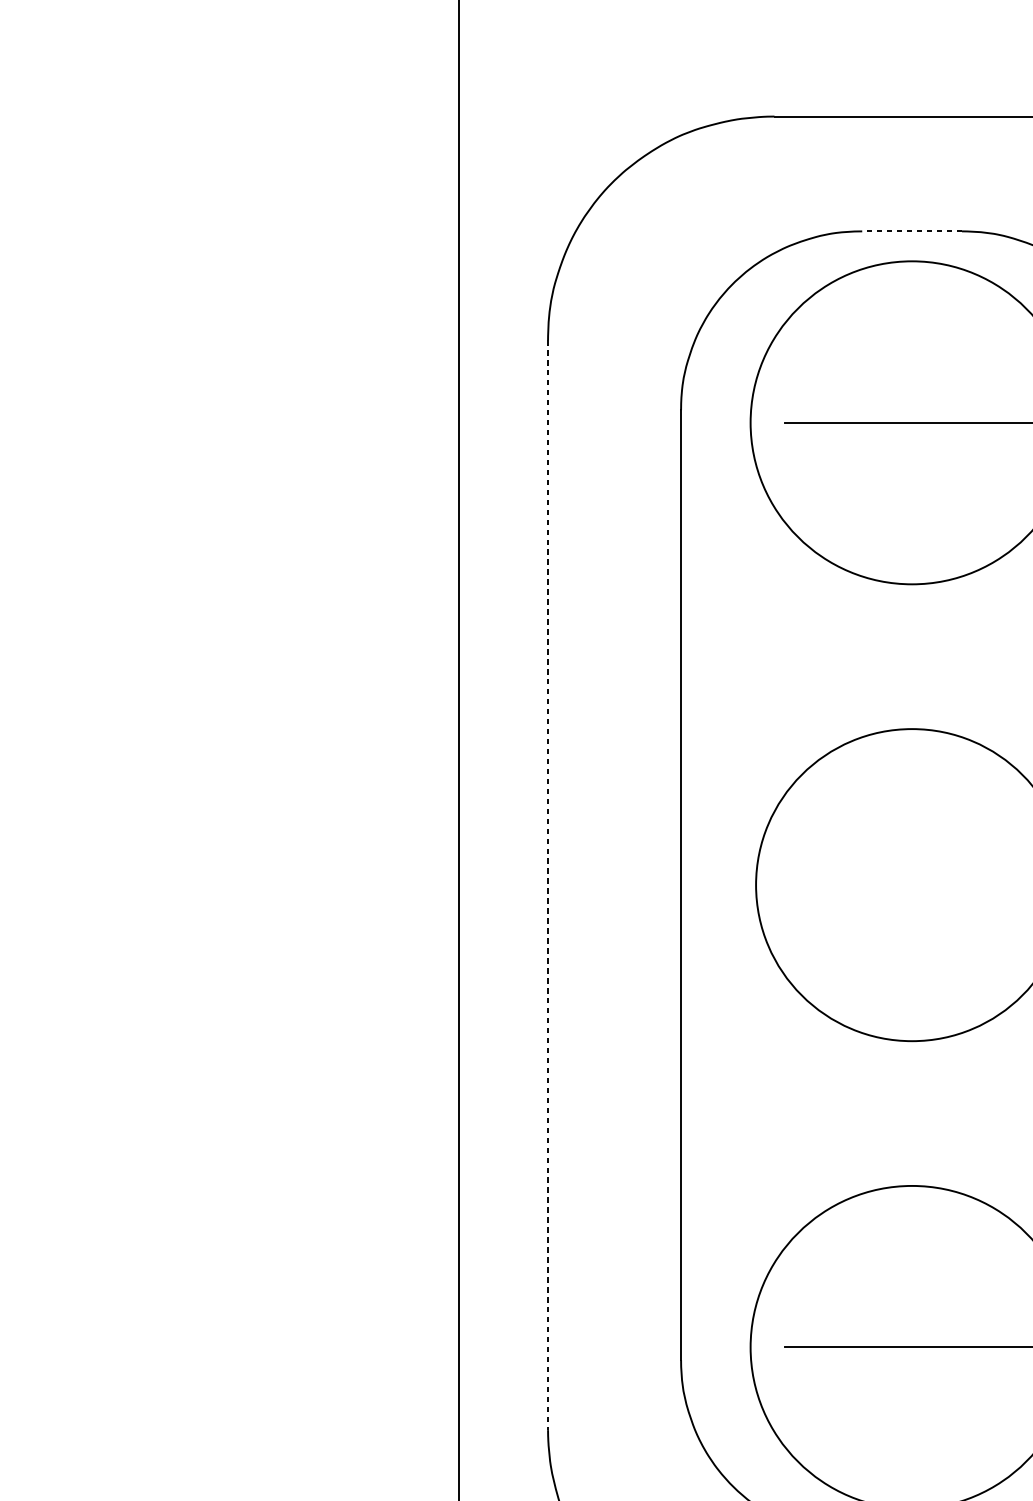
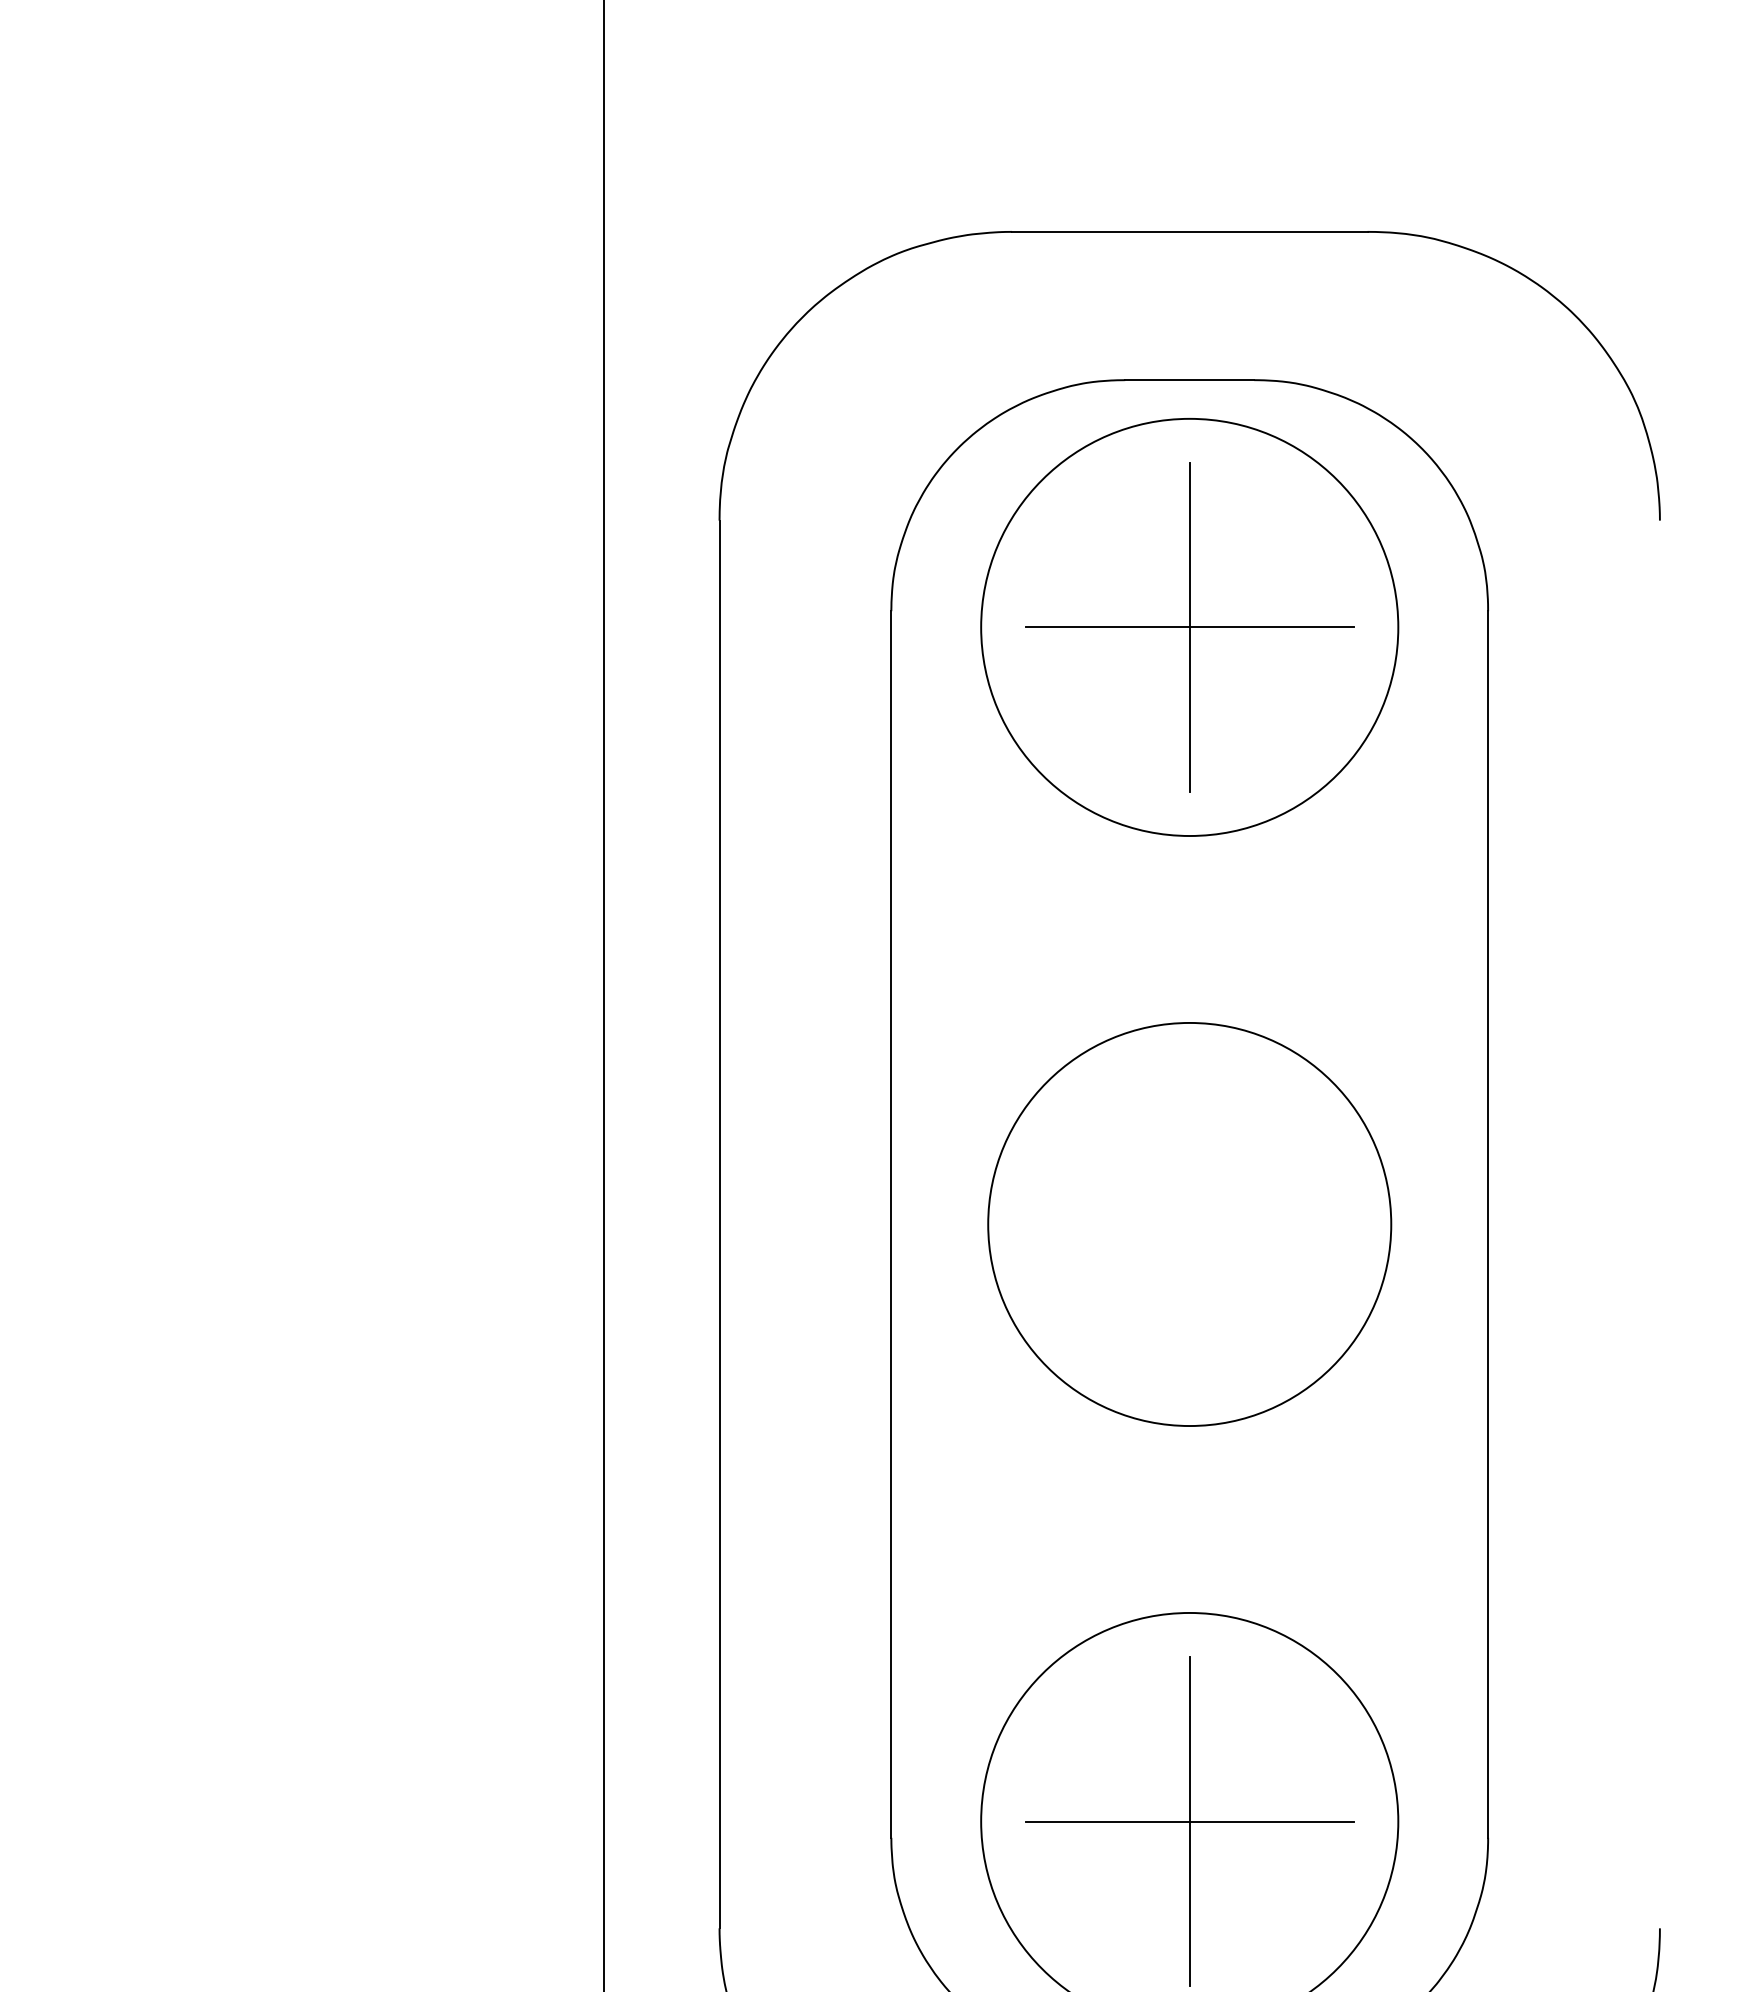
line: (911, 231) -> (1189, 380), dashed -> solid
line: (911, 422) -> (1189, 627), added
line: (548, 885) -> (719, 1224), dashed -> solid
line: (911, 1347) -> (1189, 1821), added

